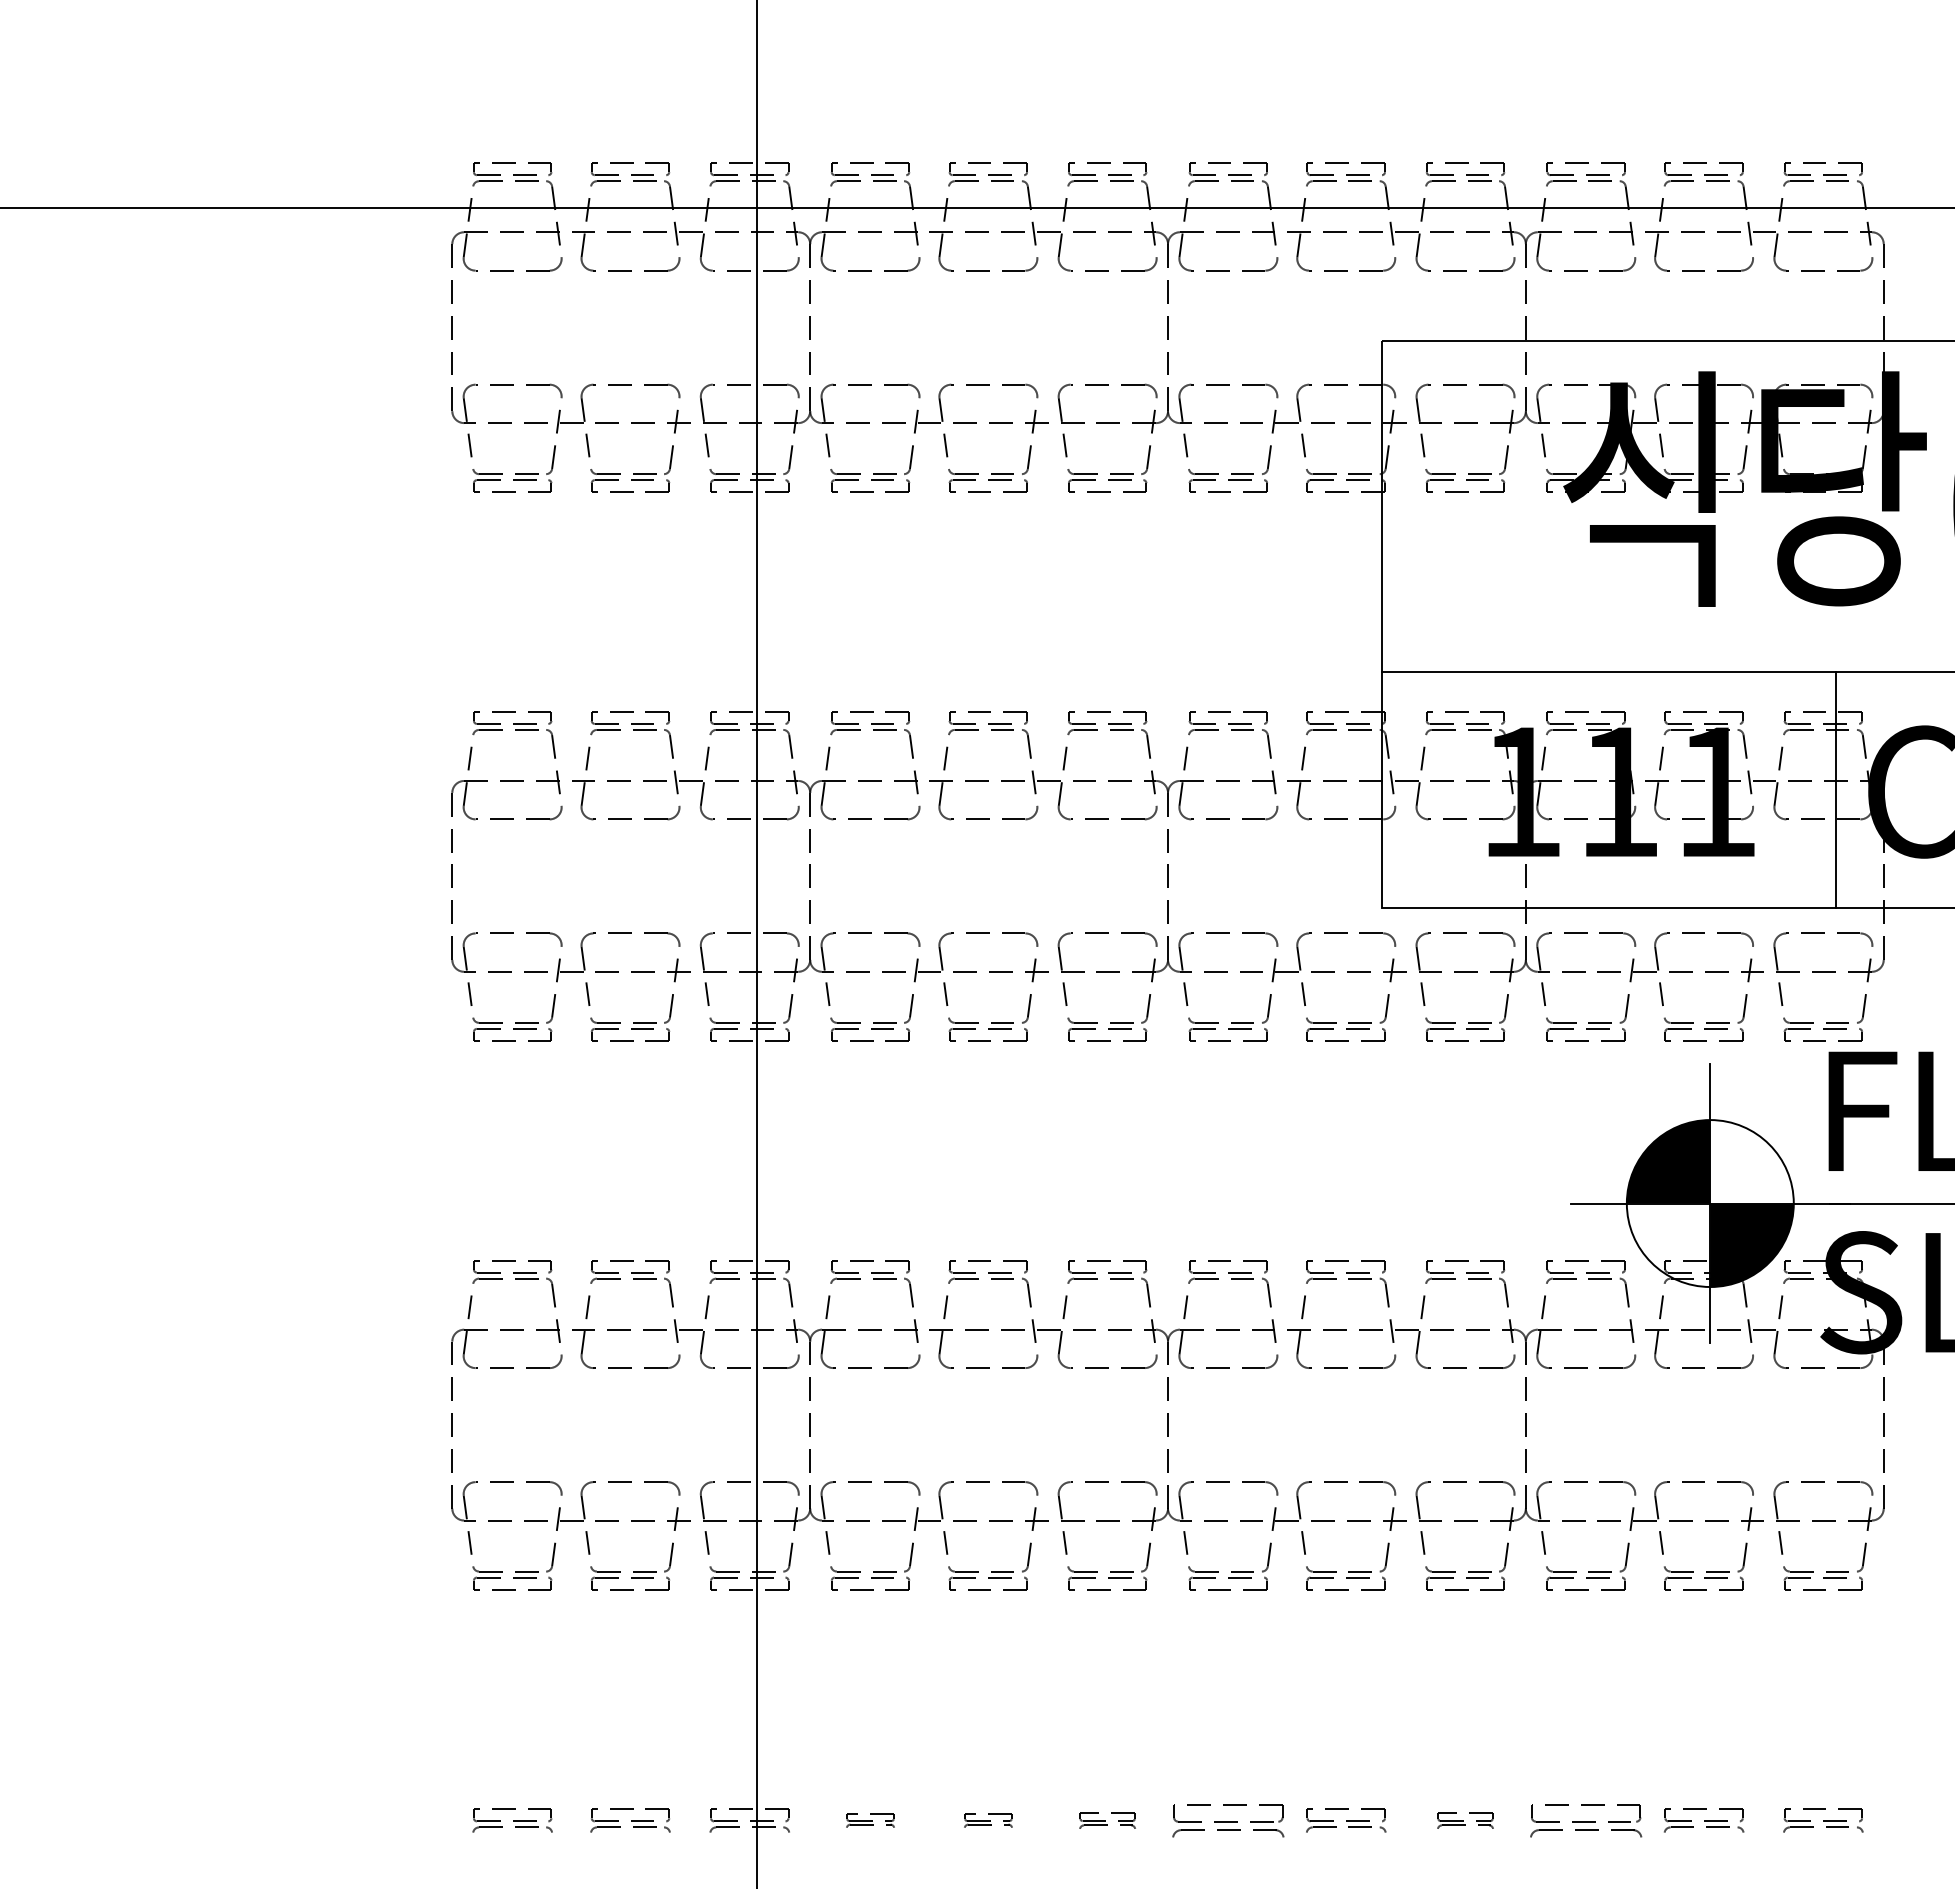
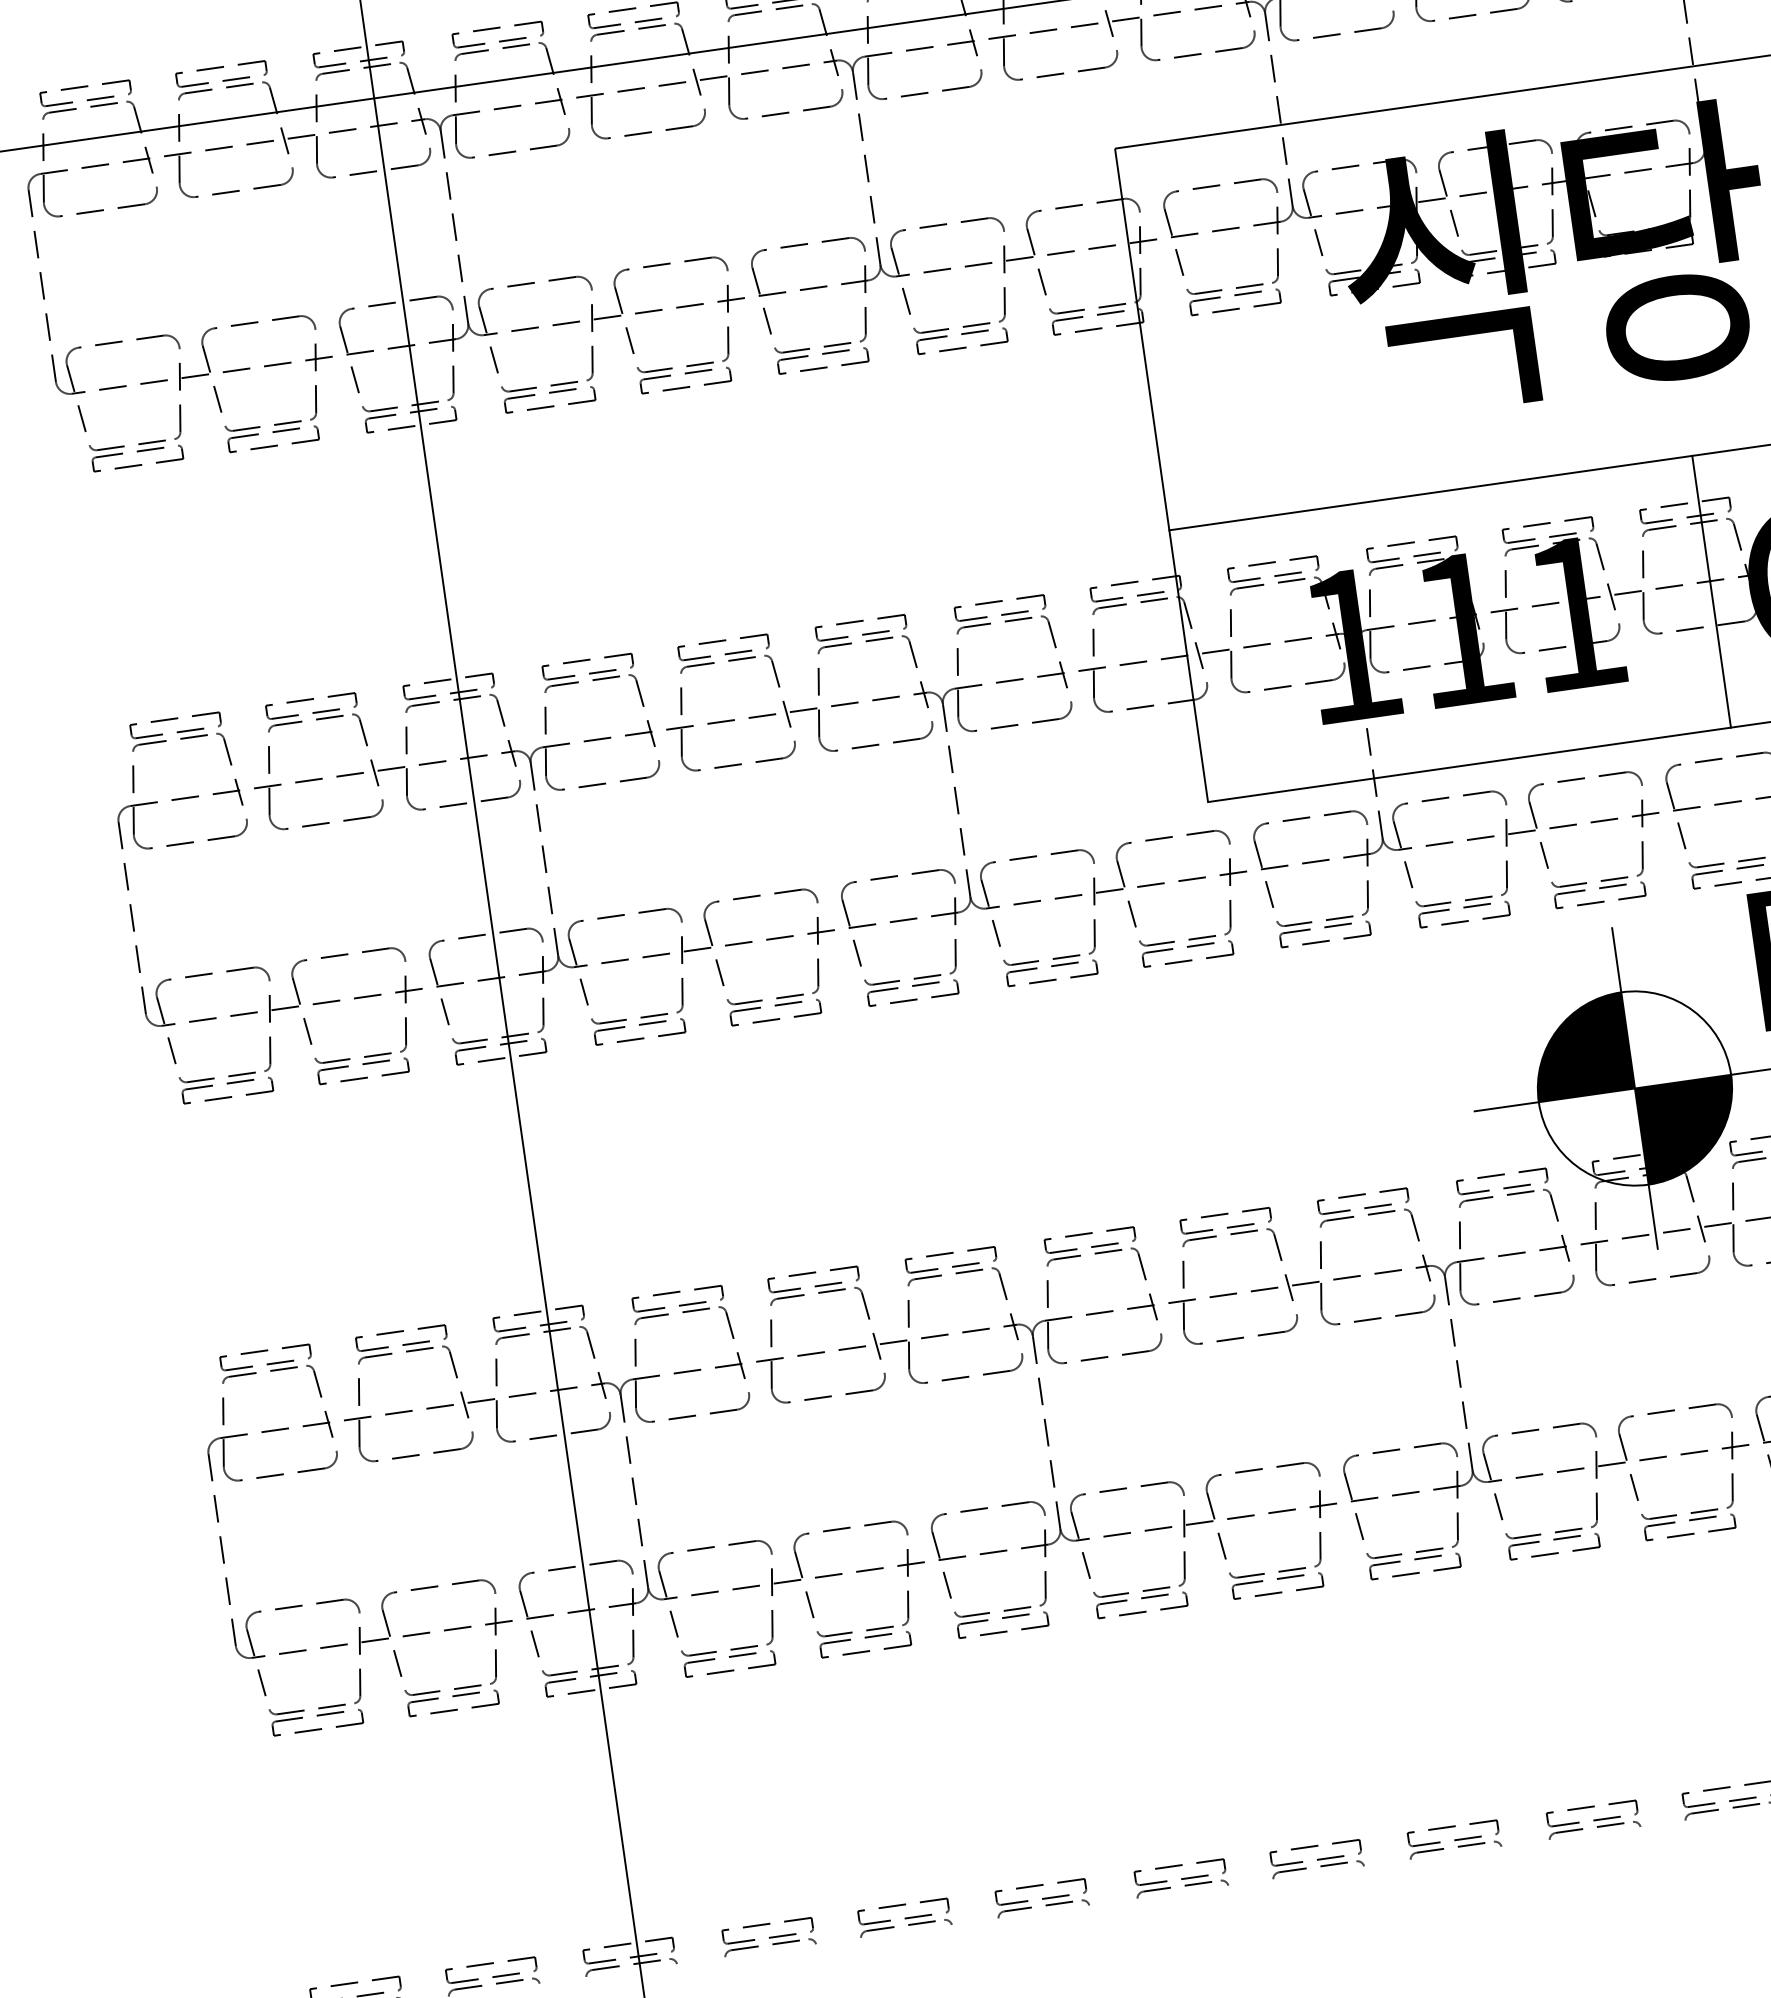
part: (870, 1820) -> (768, 1936), size x1.67
part: (988, 1820) -> (904, 1917), size x1.67
part: (1107, 1820) -> (1041, 1898), size x1.43
part: (1228, 1820) -> (1181, 1878), size x0.71
part: (1465, 1820) -> (1454, 1839), size x1.43
part: (1586, 1820) -> (1593, 1819), size x0.71

